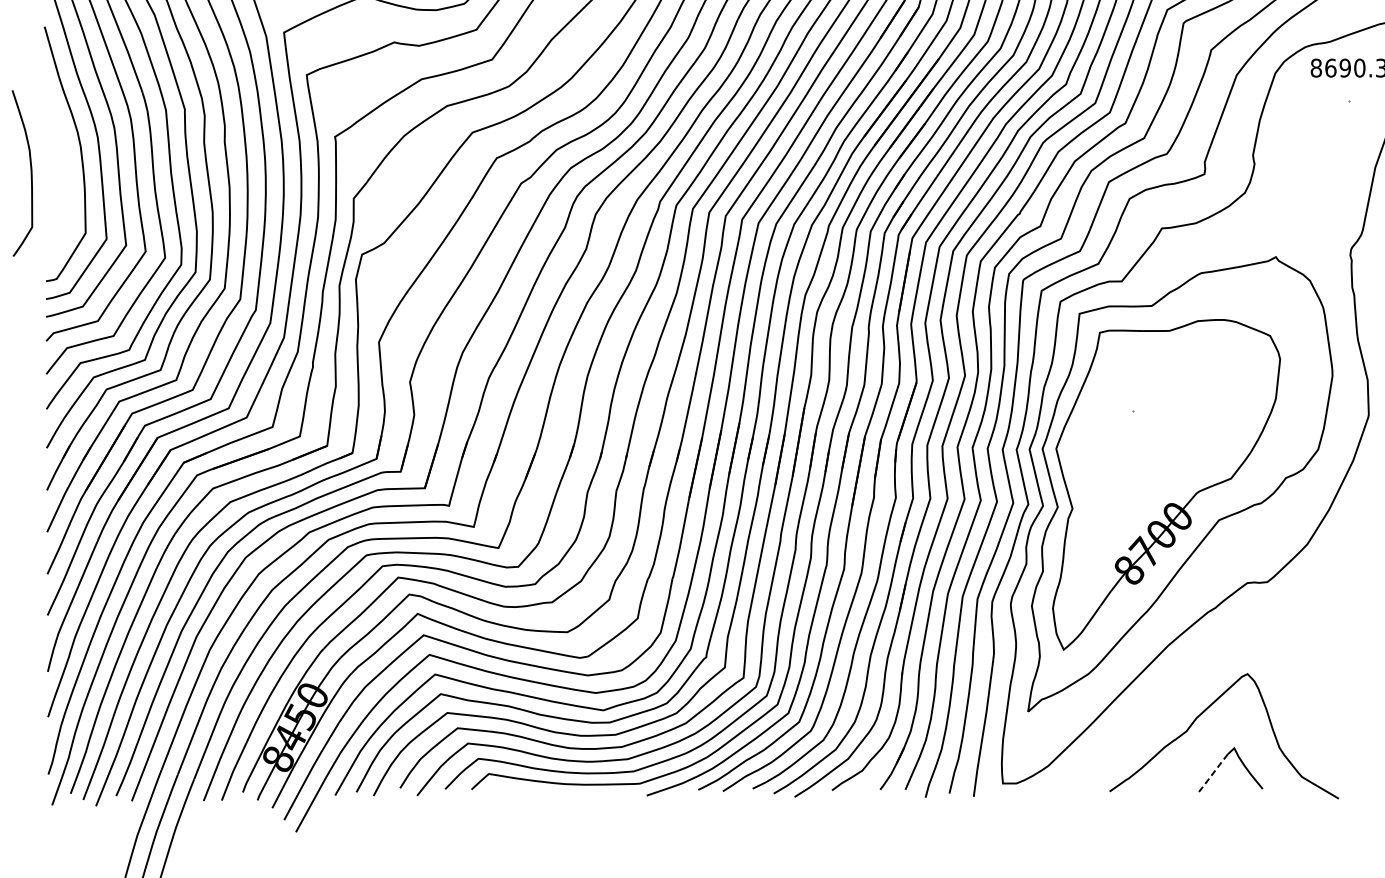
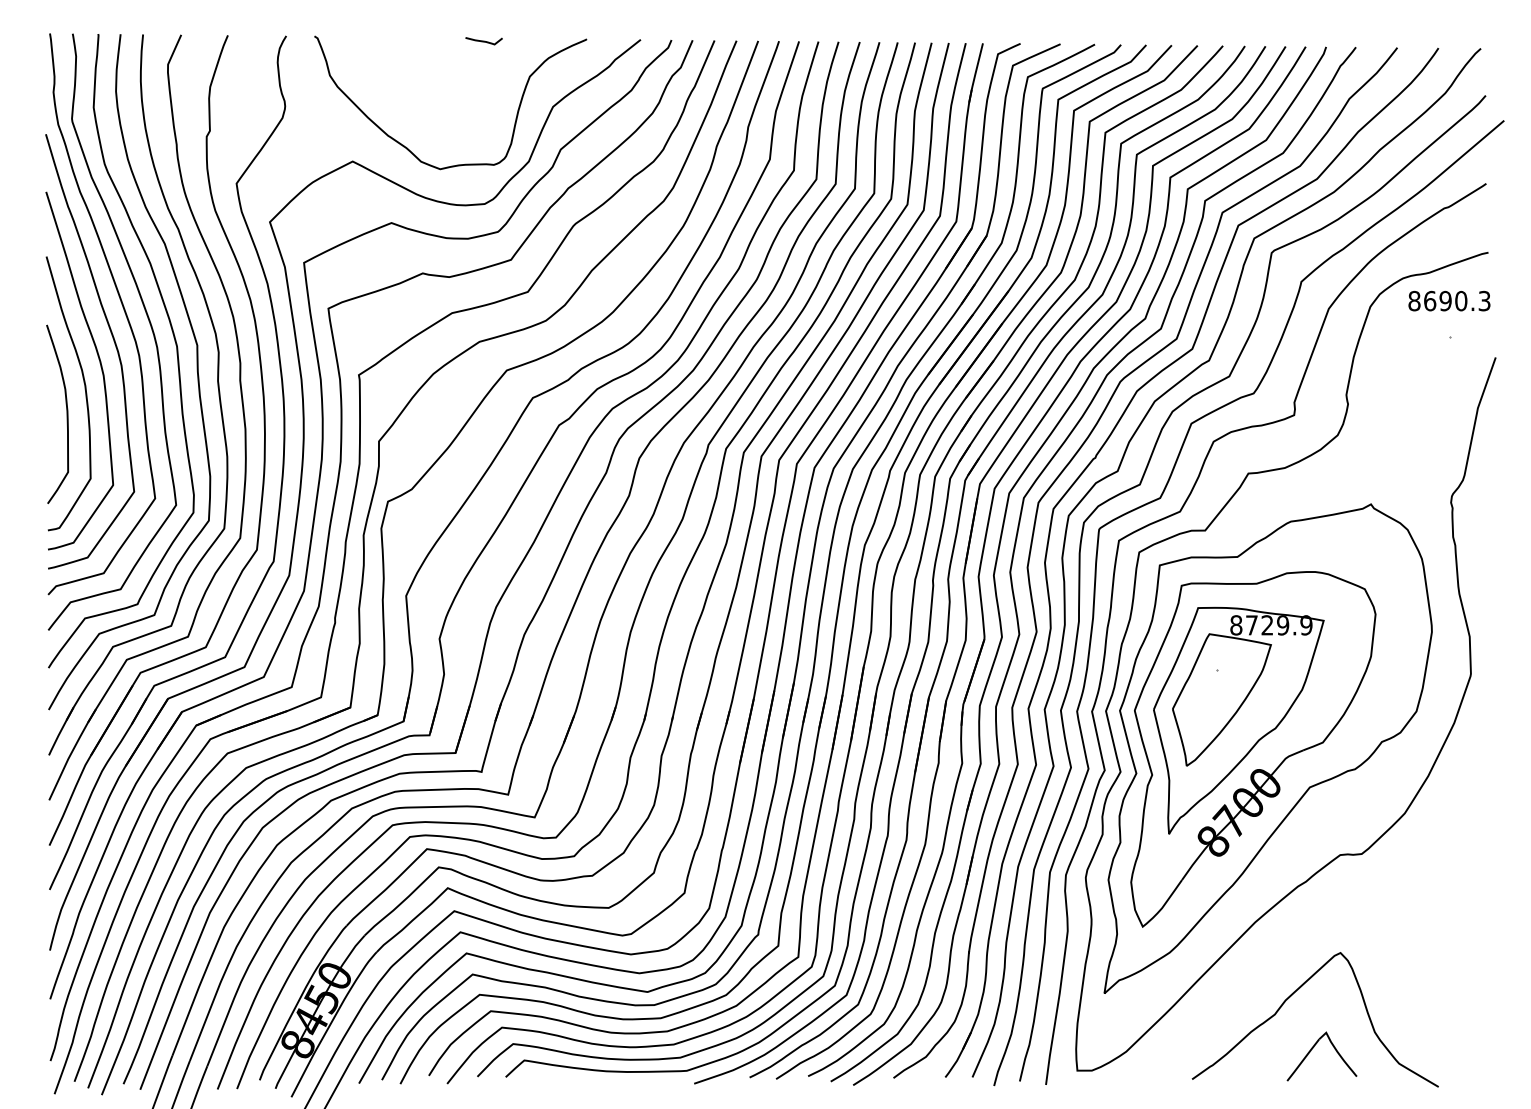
curve: (30, 172) -> (66, 413), moved
part: (1152, 458) -> (1238, 720), added
line: (1213, 774) -> (1303, 1060), dashed -> solid

